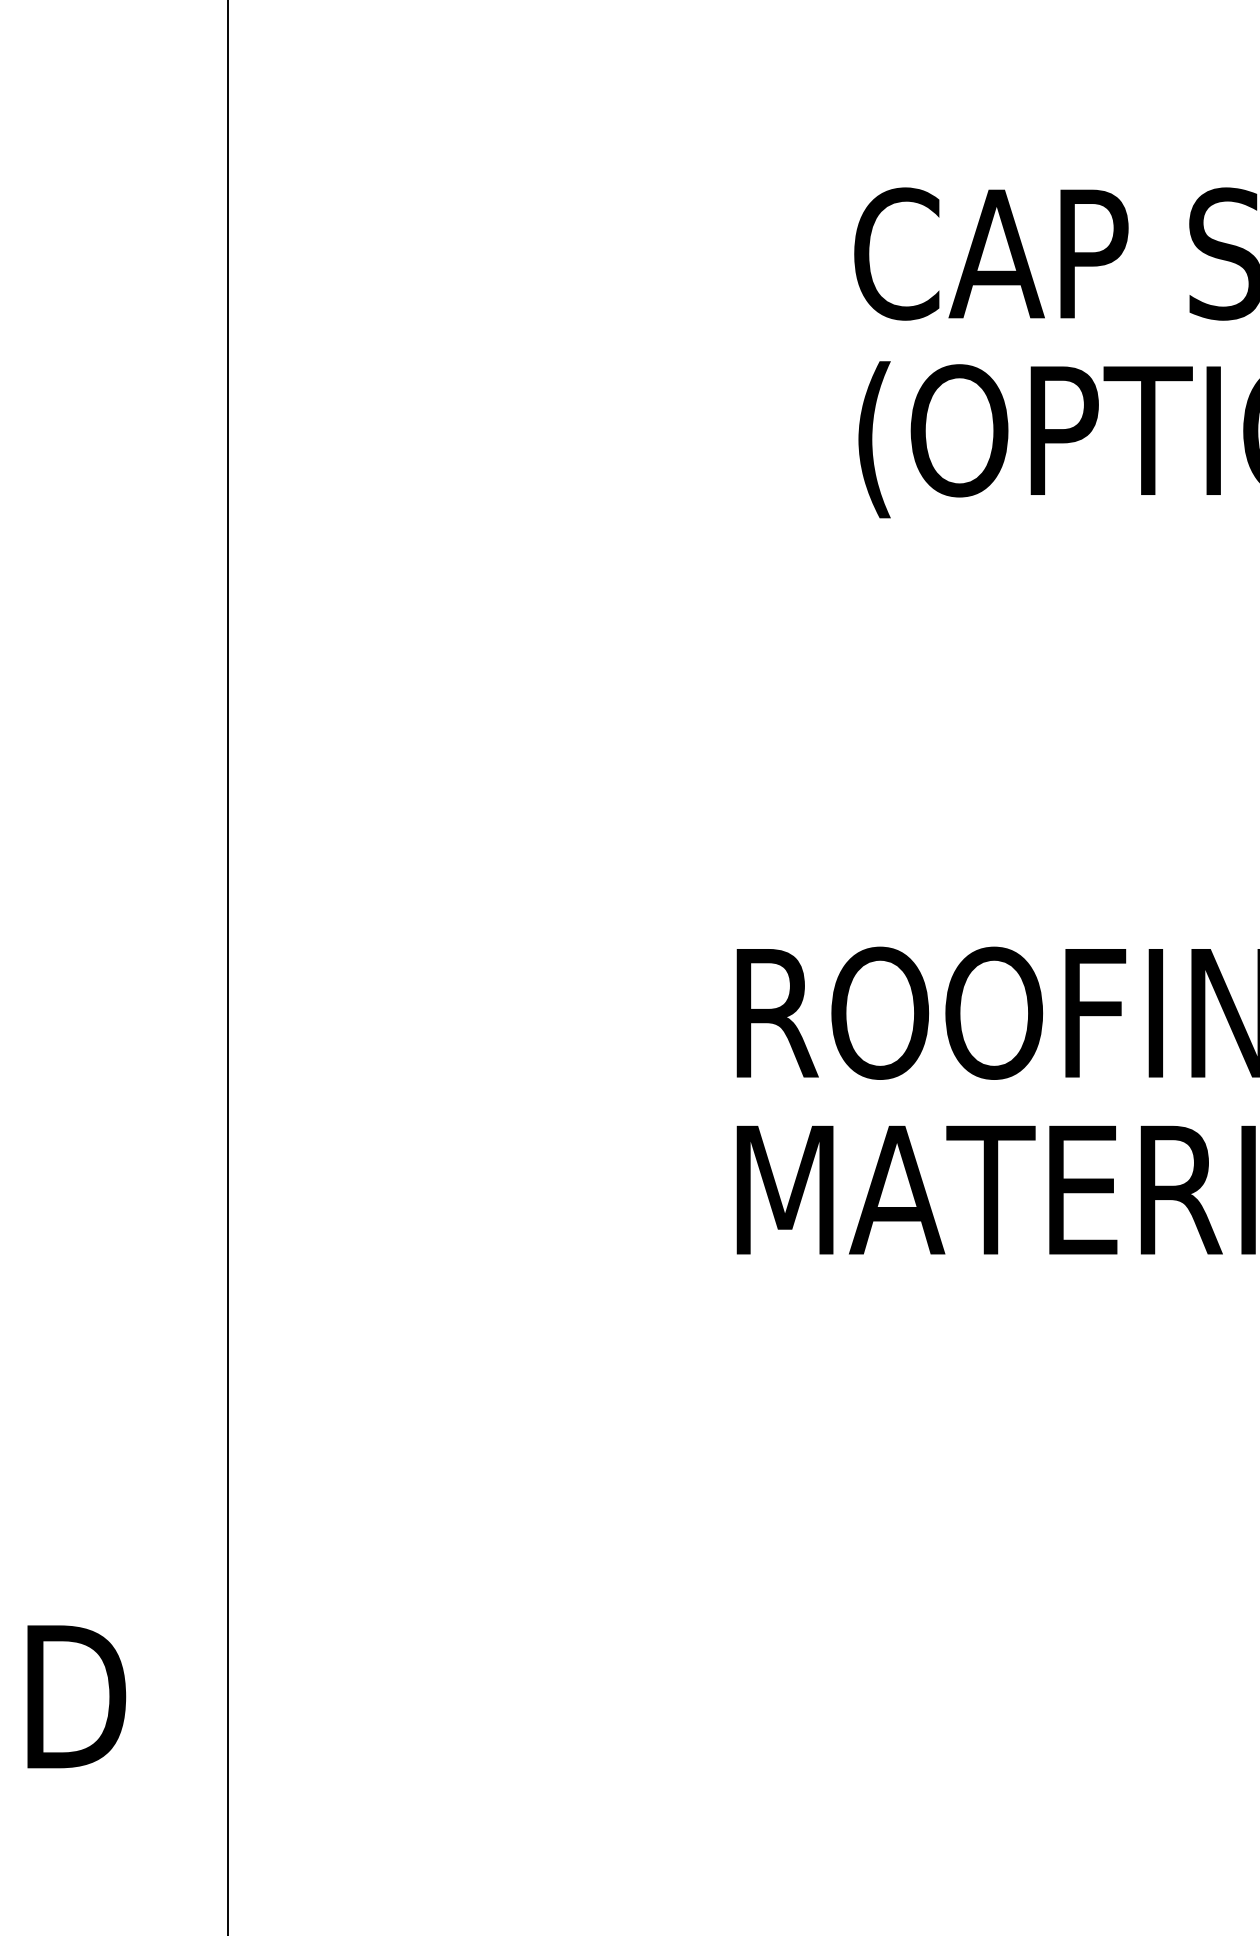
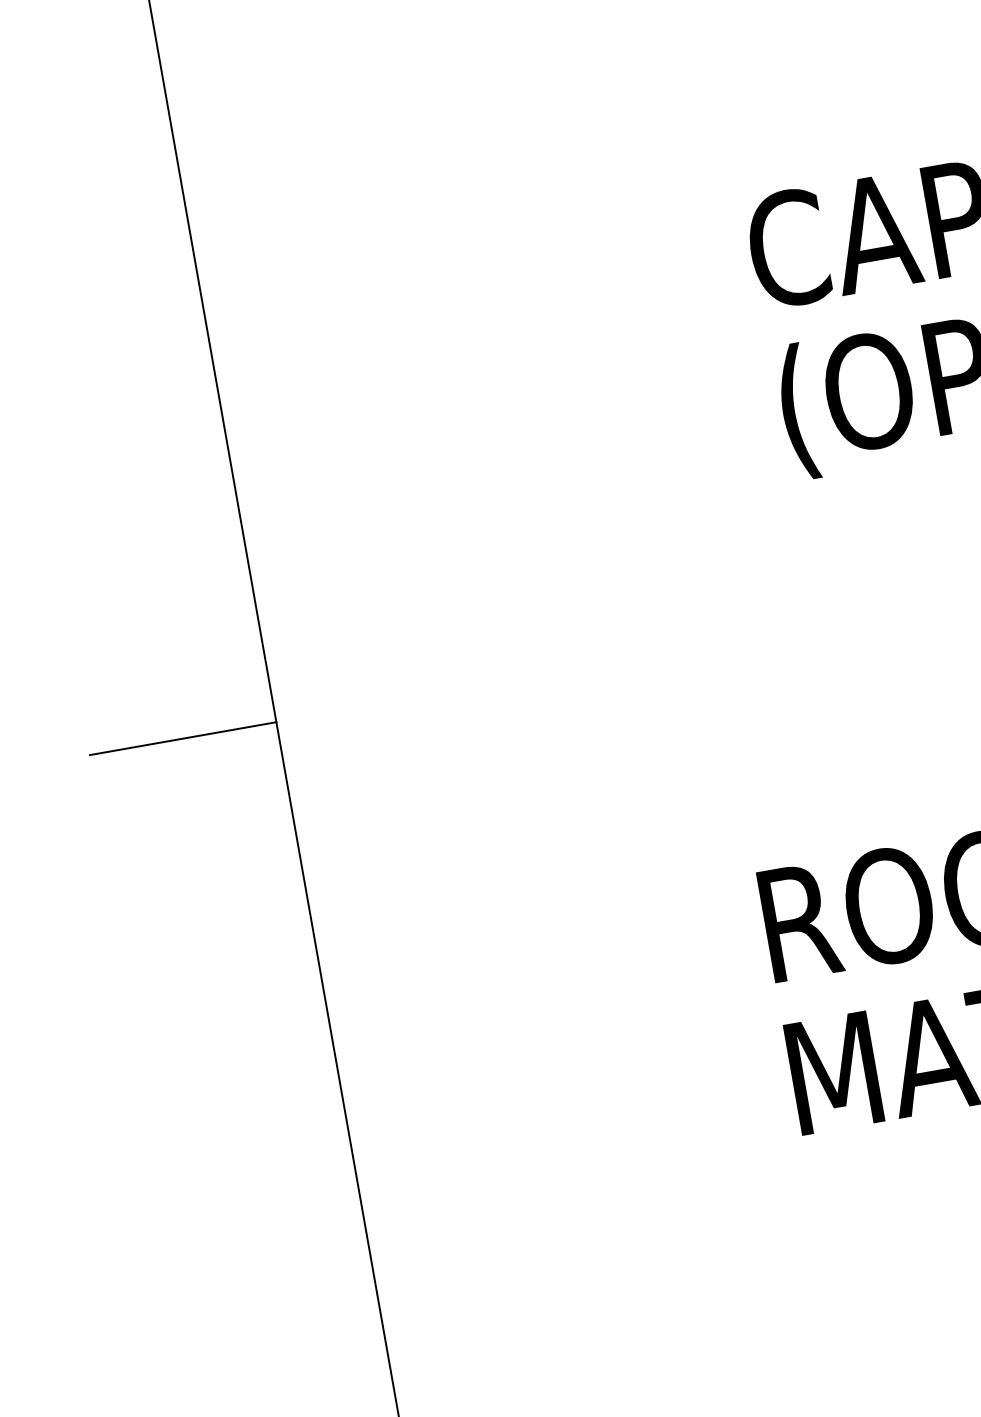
line: (119, 685) -> (183, 739), added

